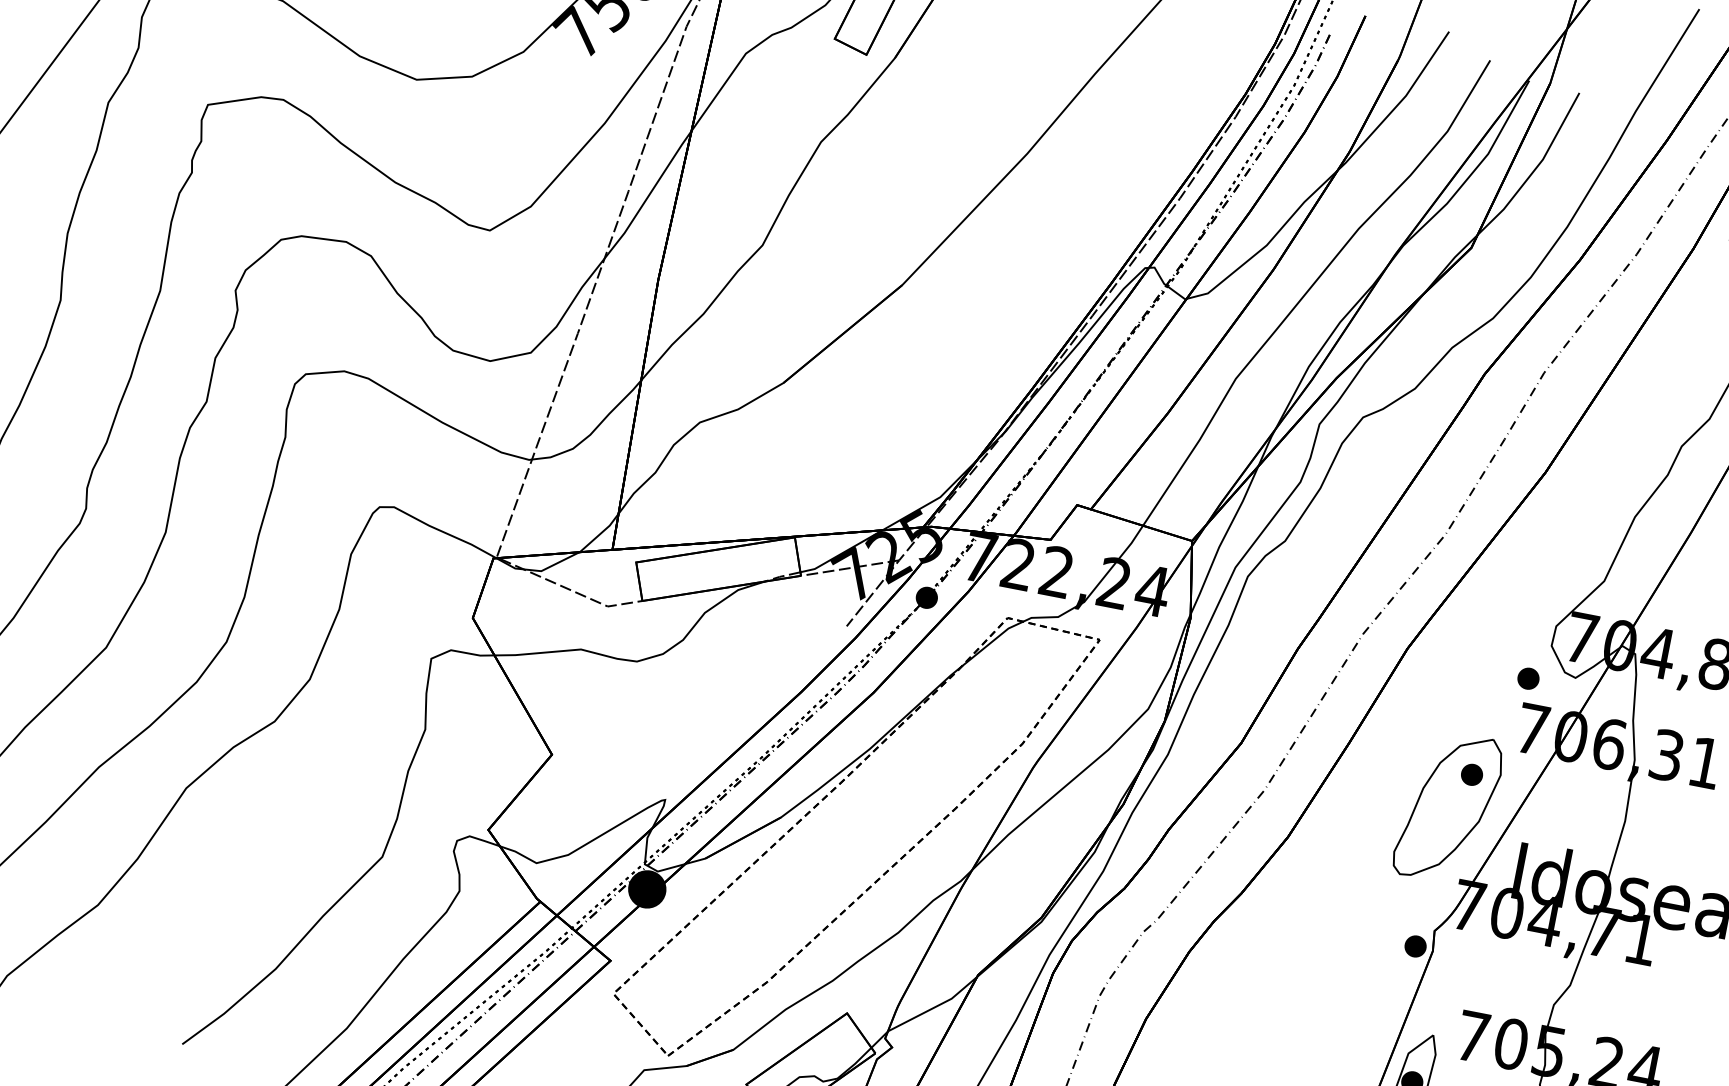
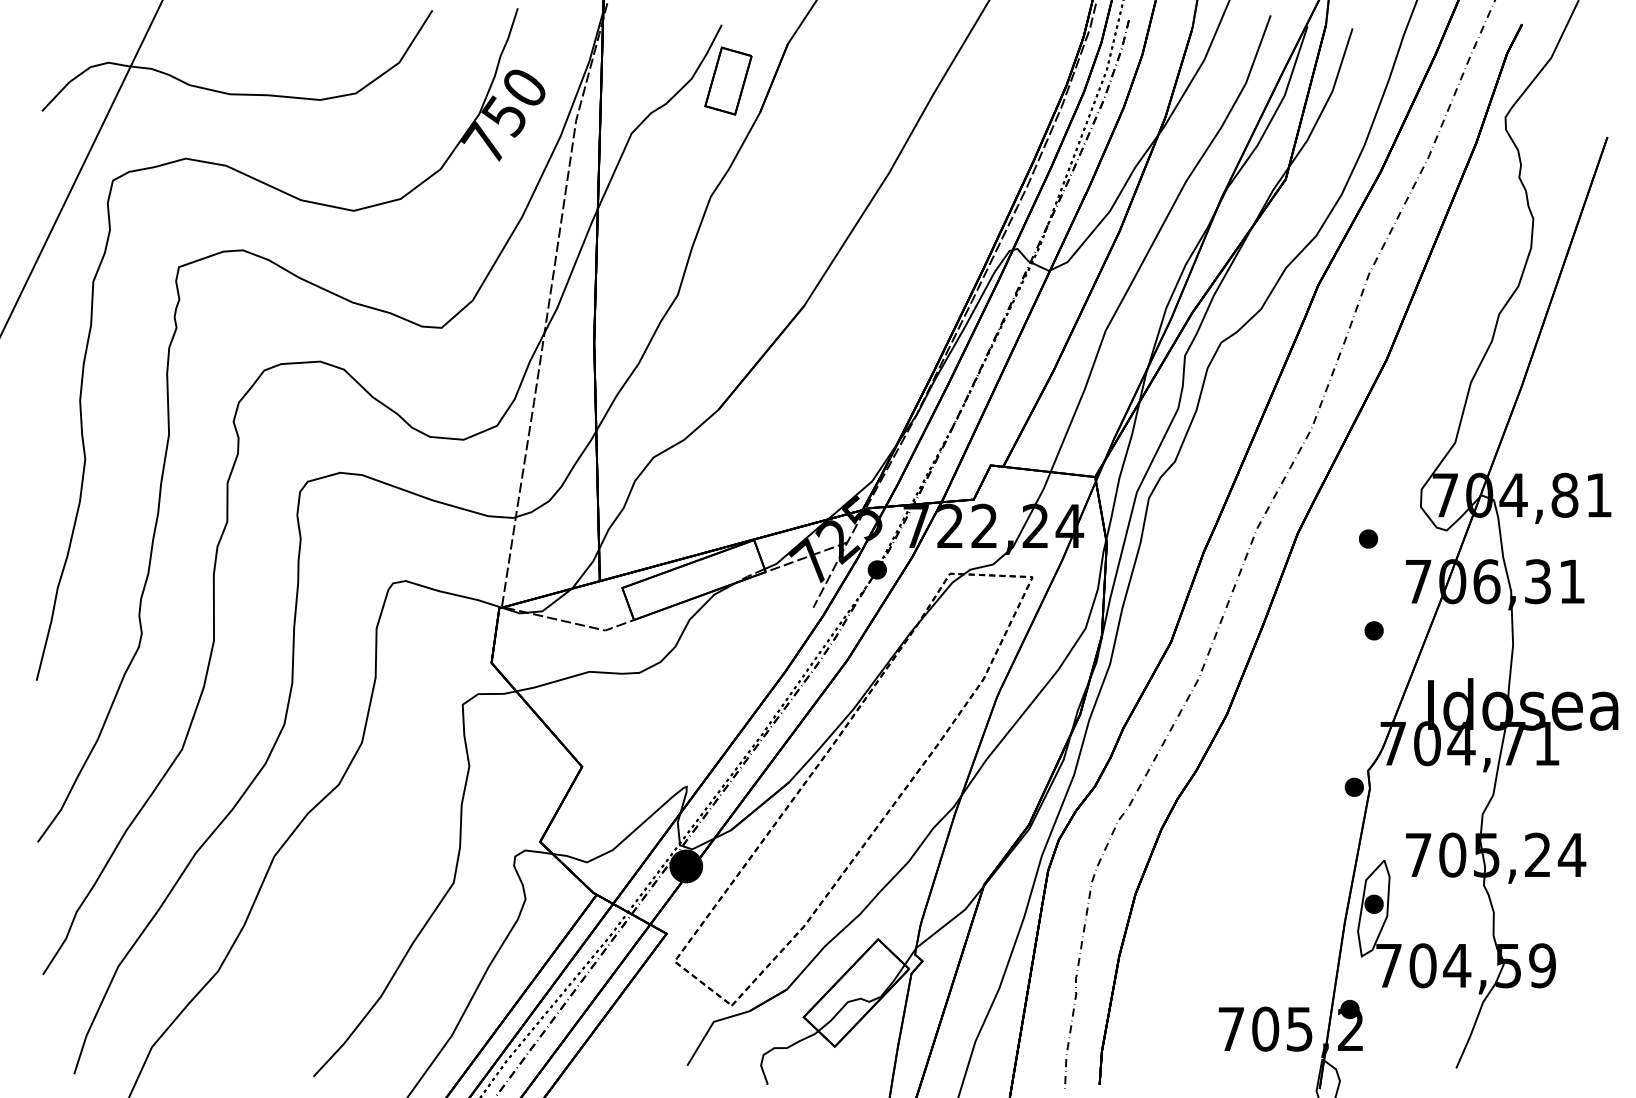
part: (1528, 678) -> (1368, 538), moved
part: (1448, 807) -> (1359, 662), removed

